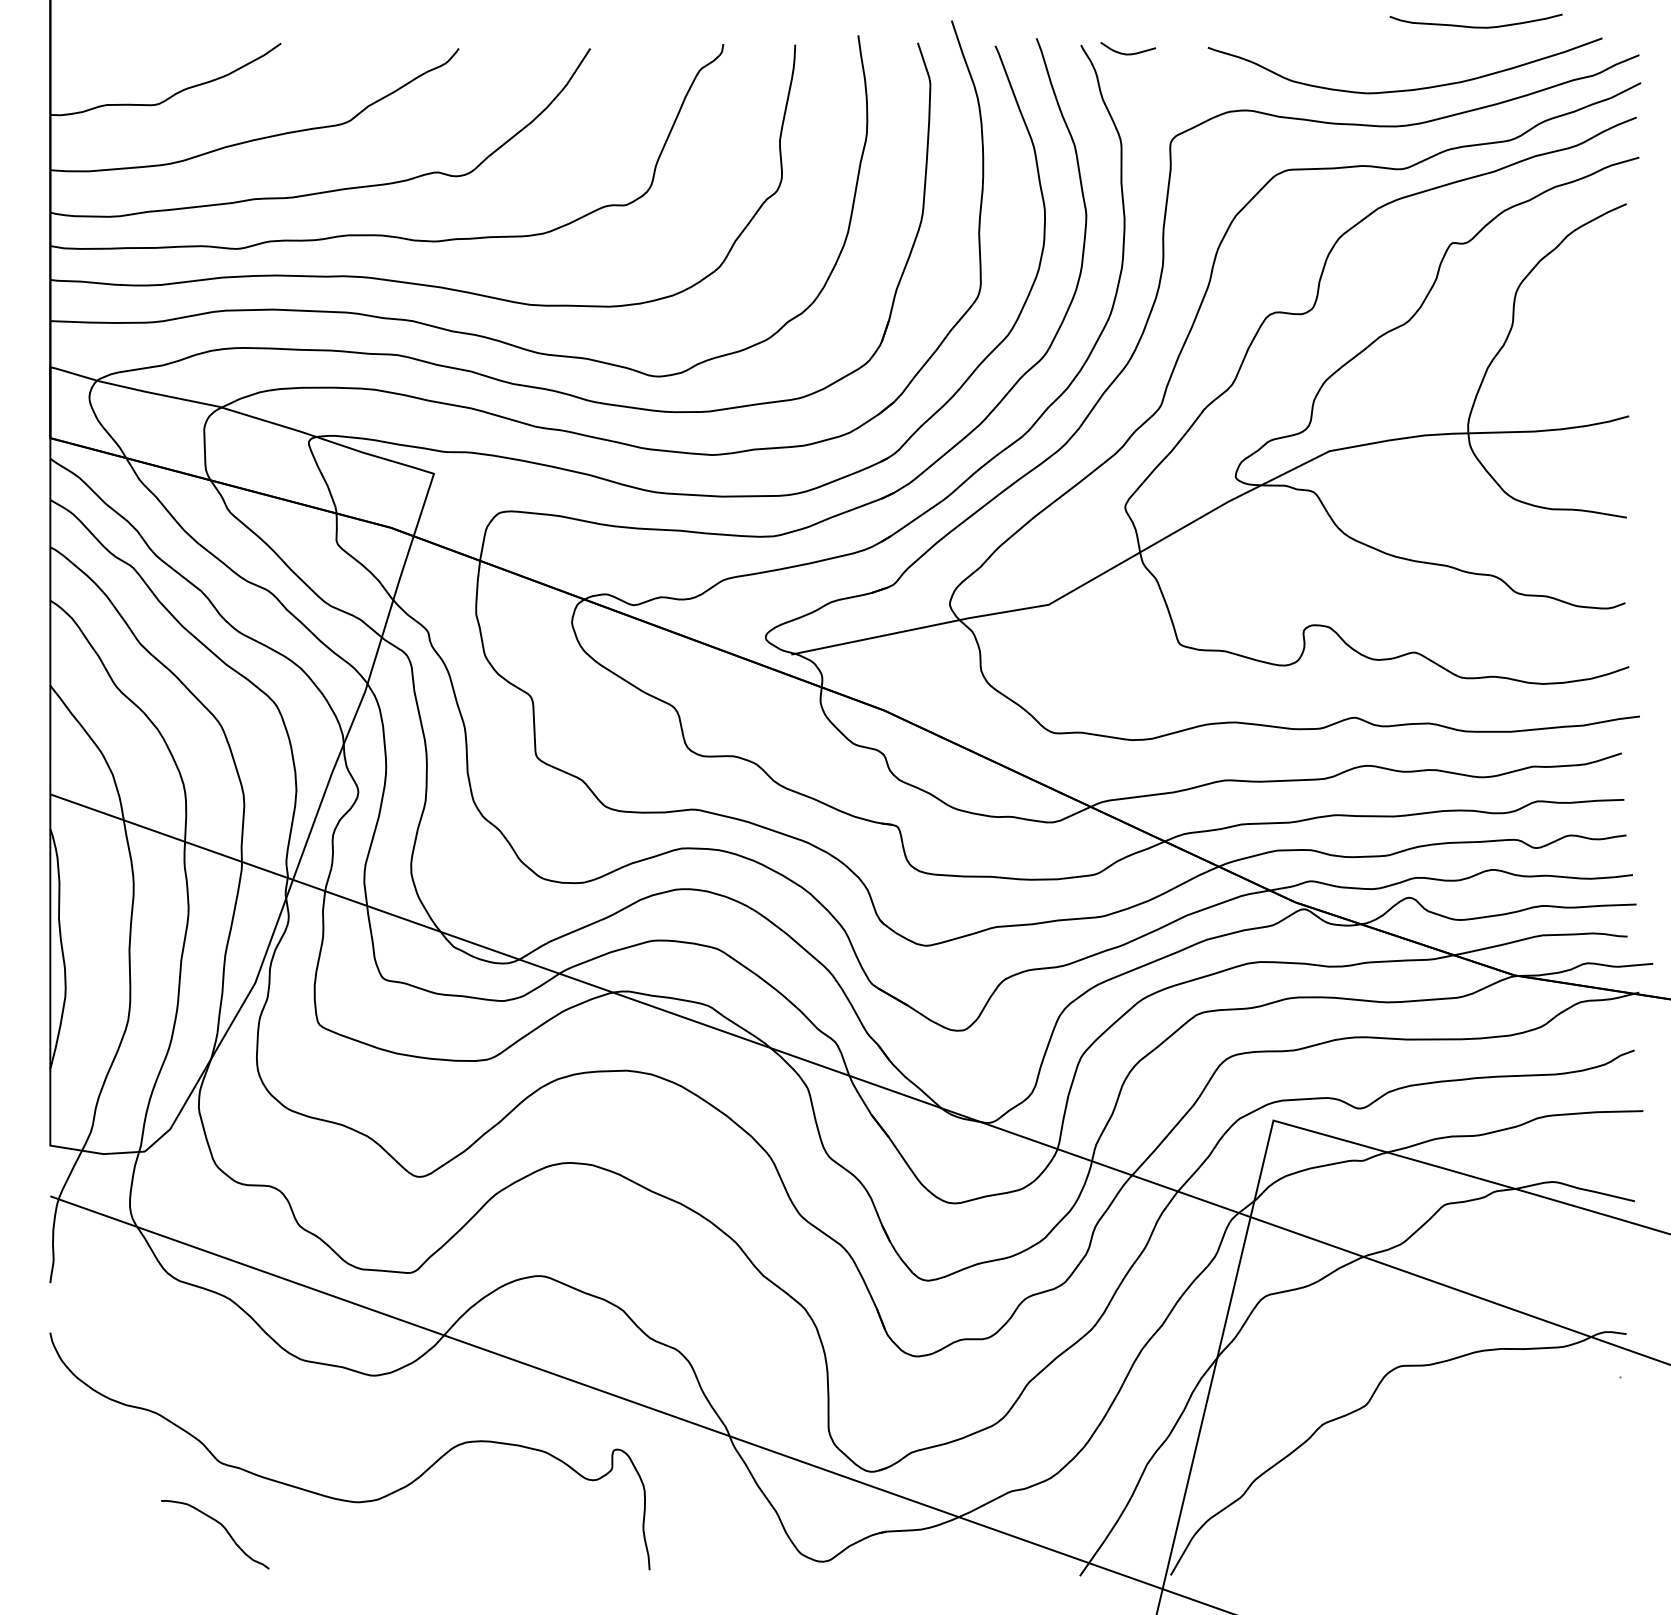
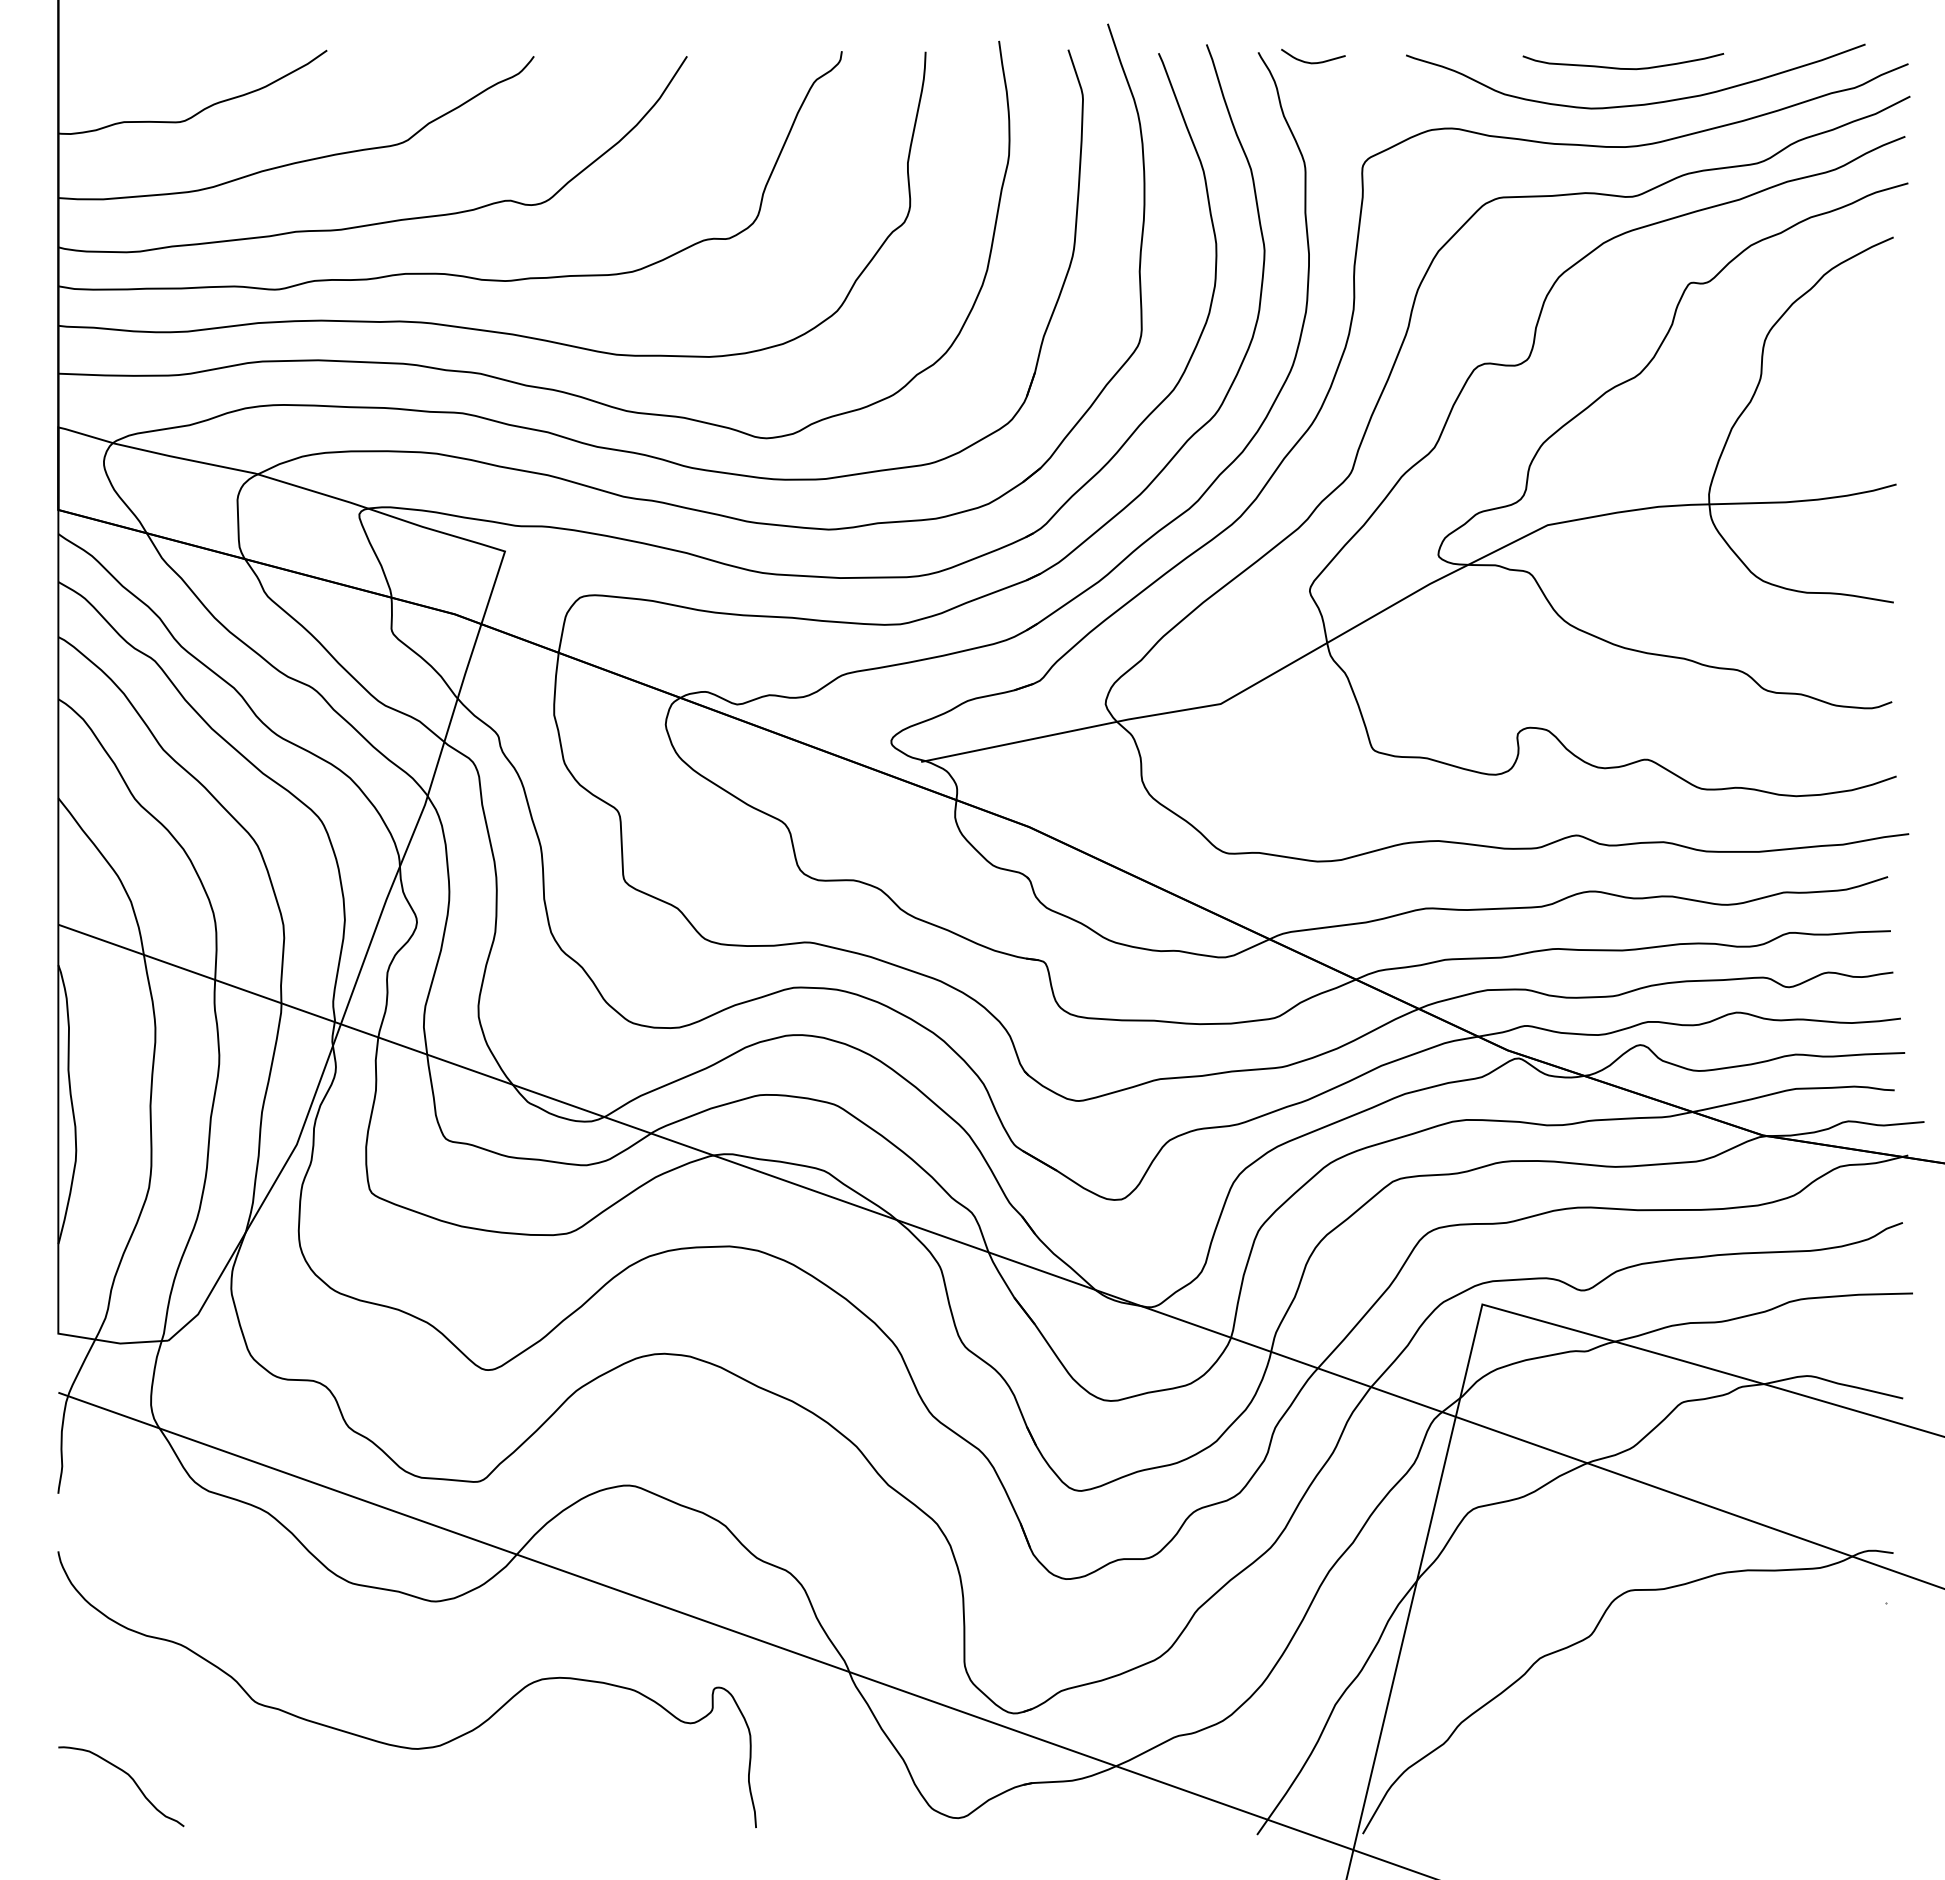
curve: (1476, 27) -> (1623, 68), moved
curve: (222, 1526) -> (129, 1777), moved

